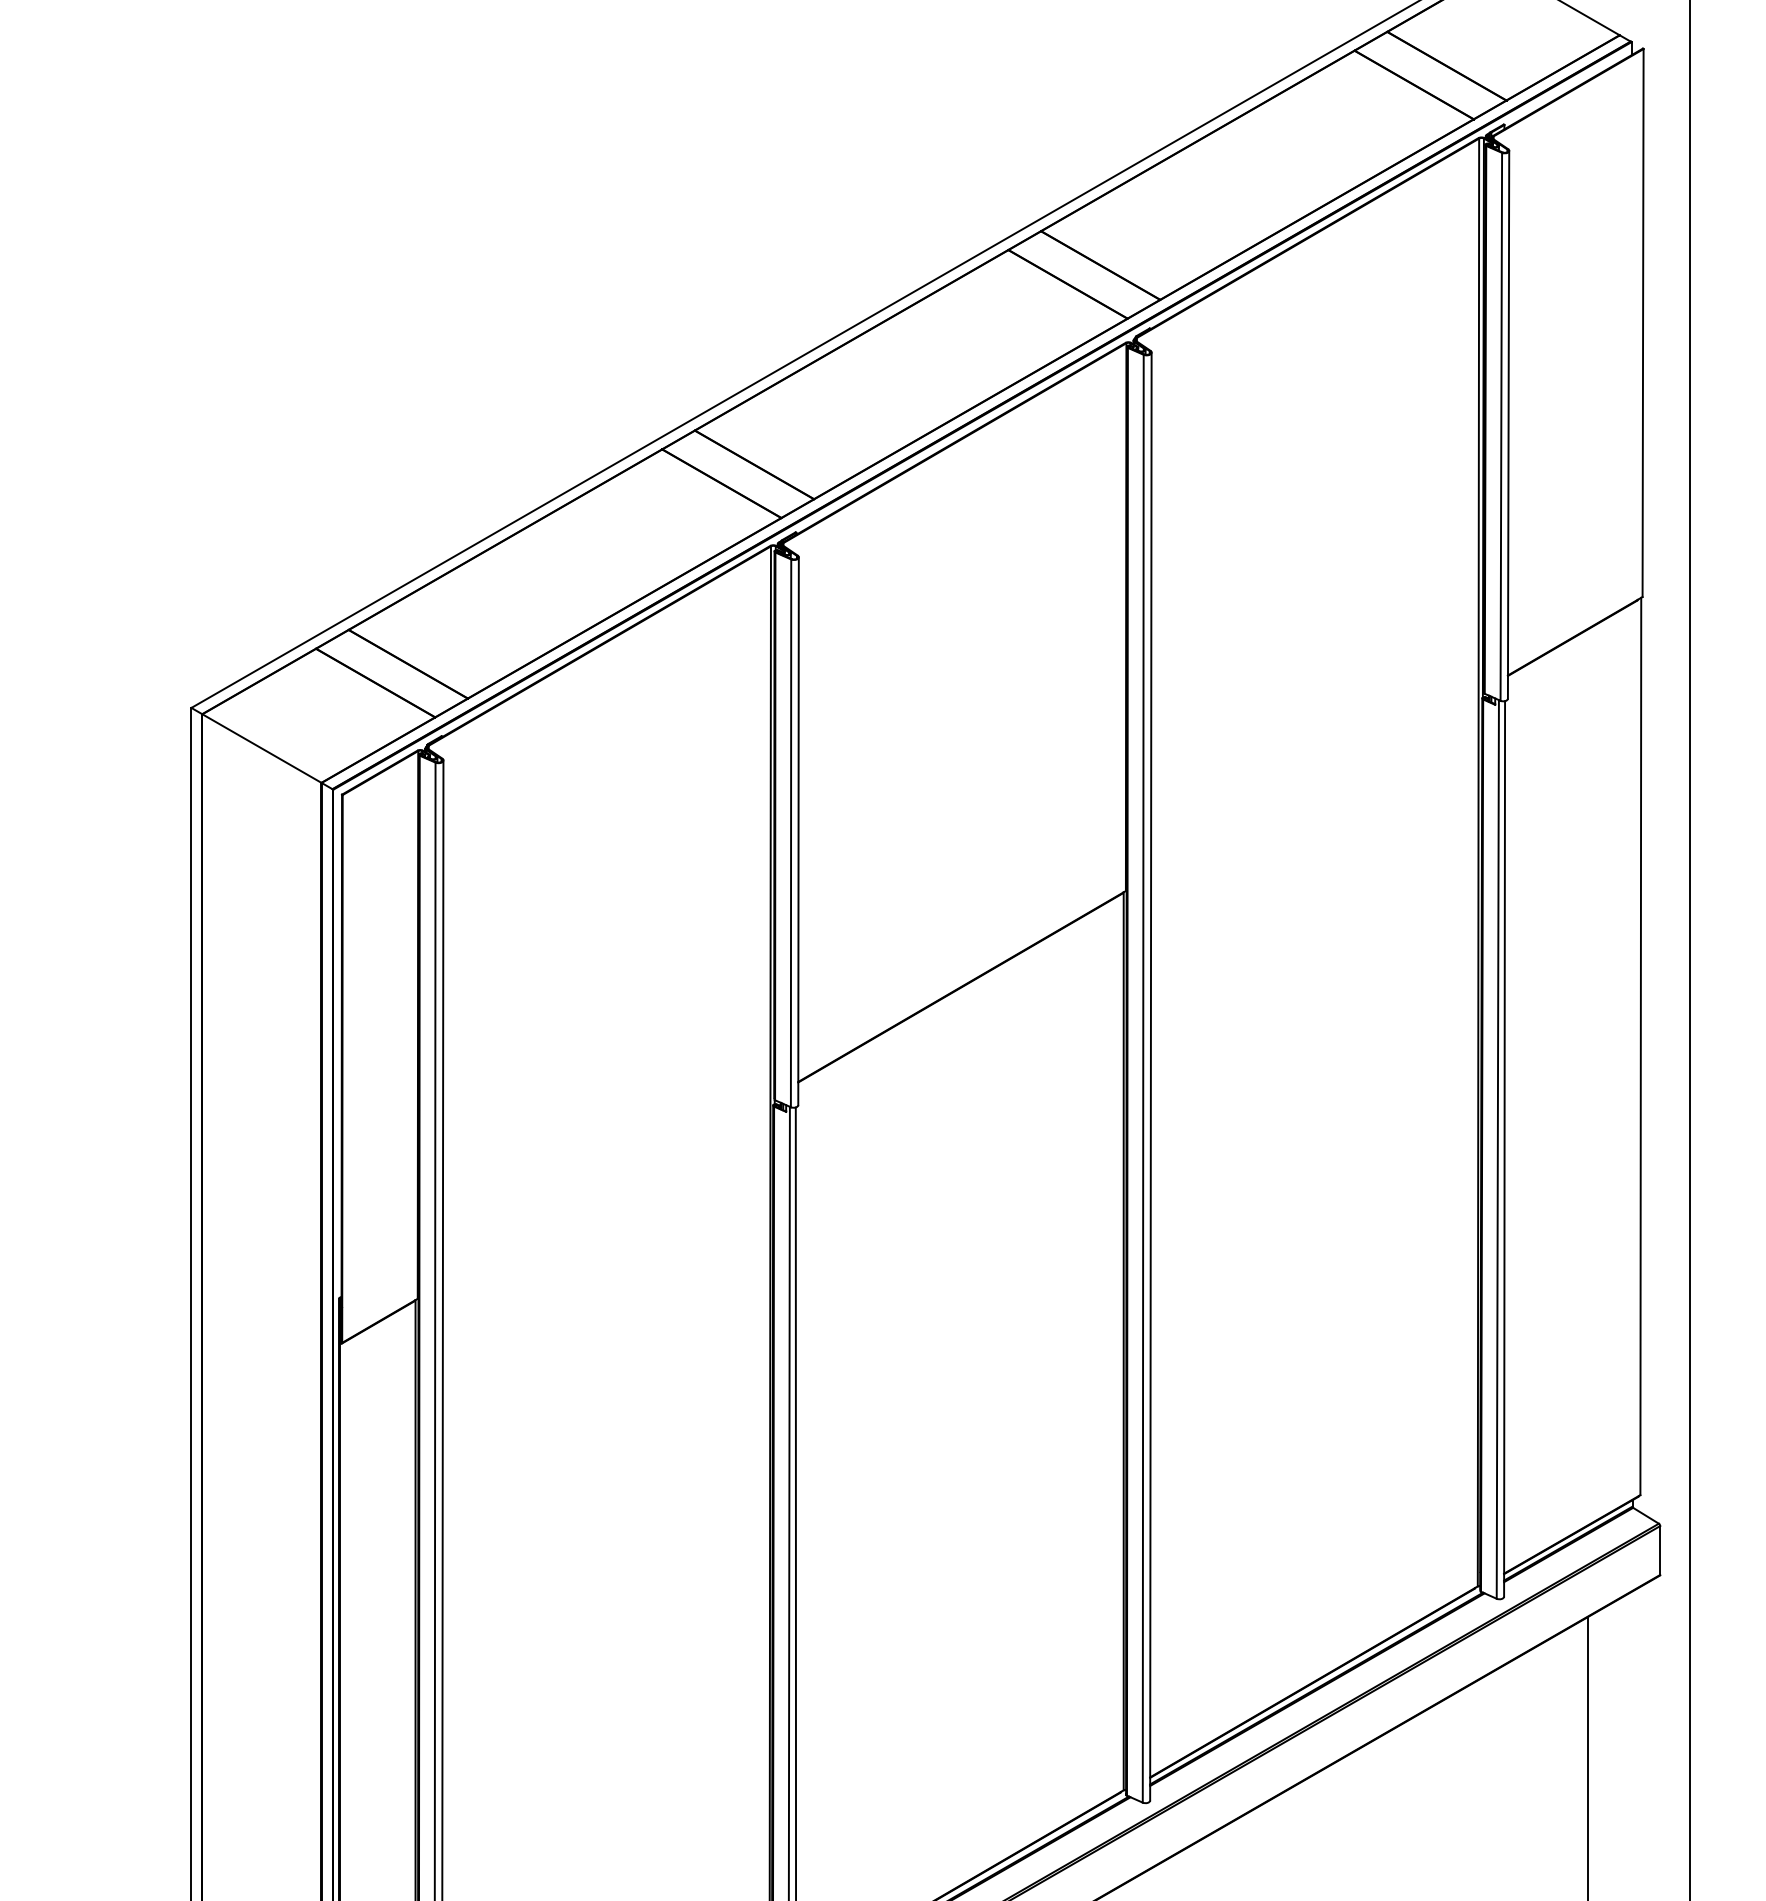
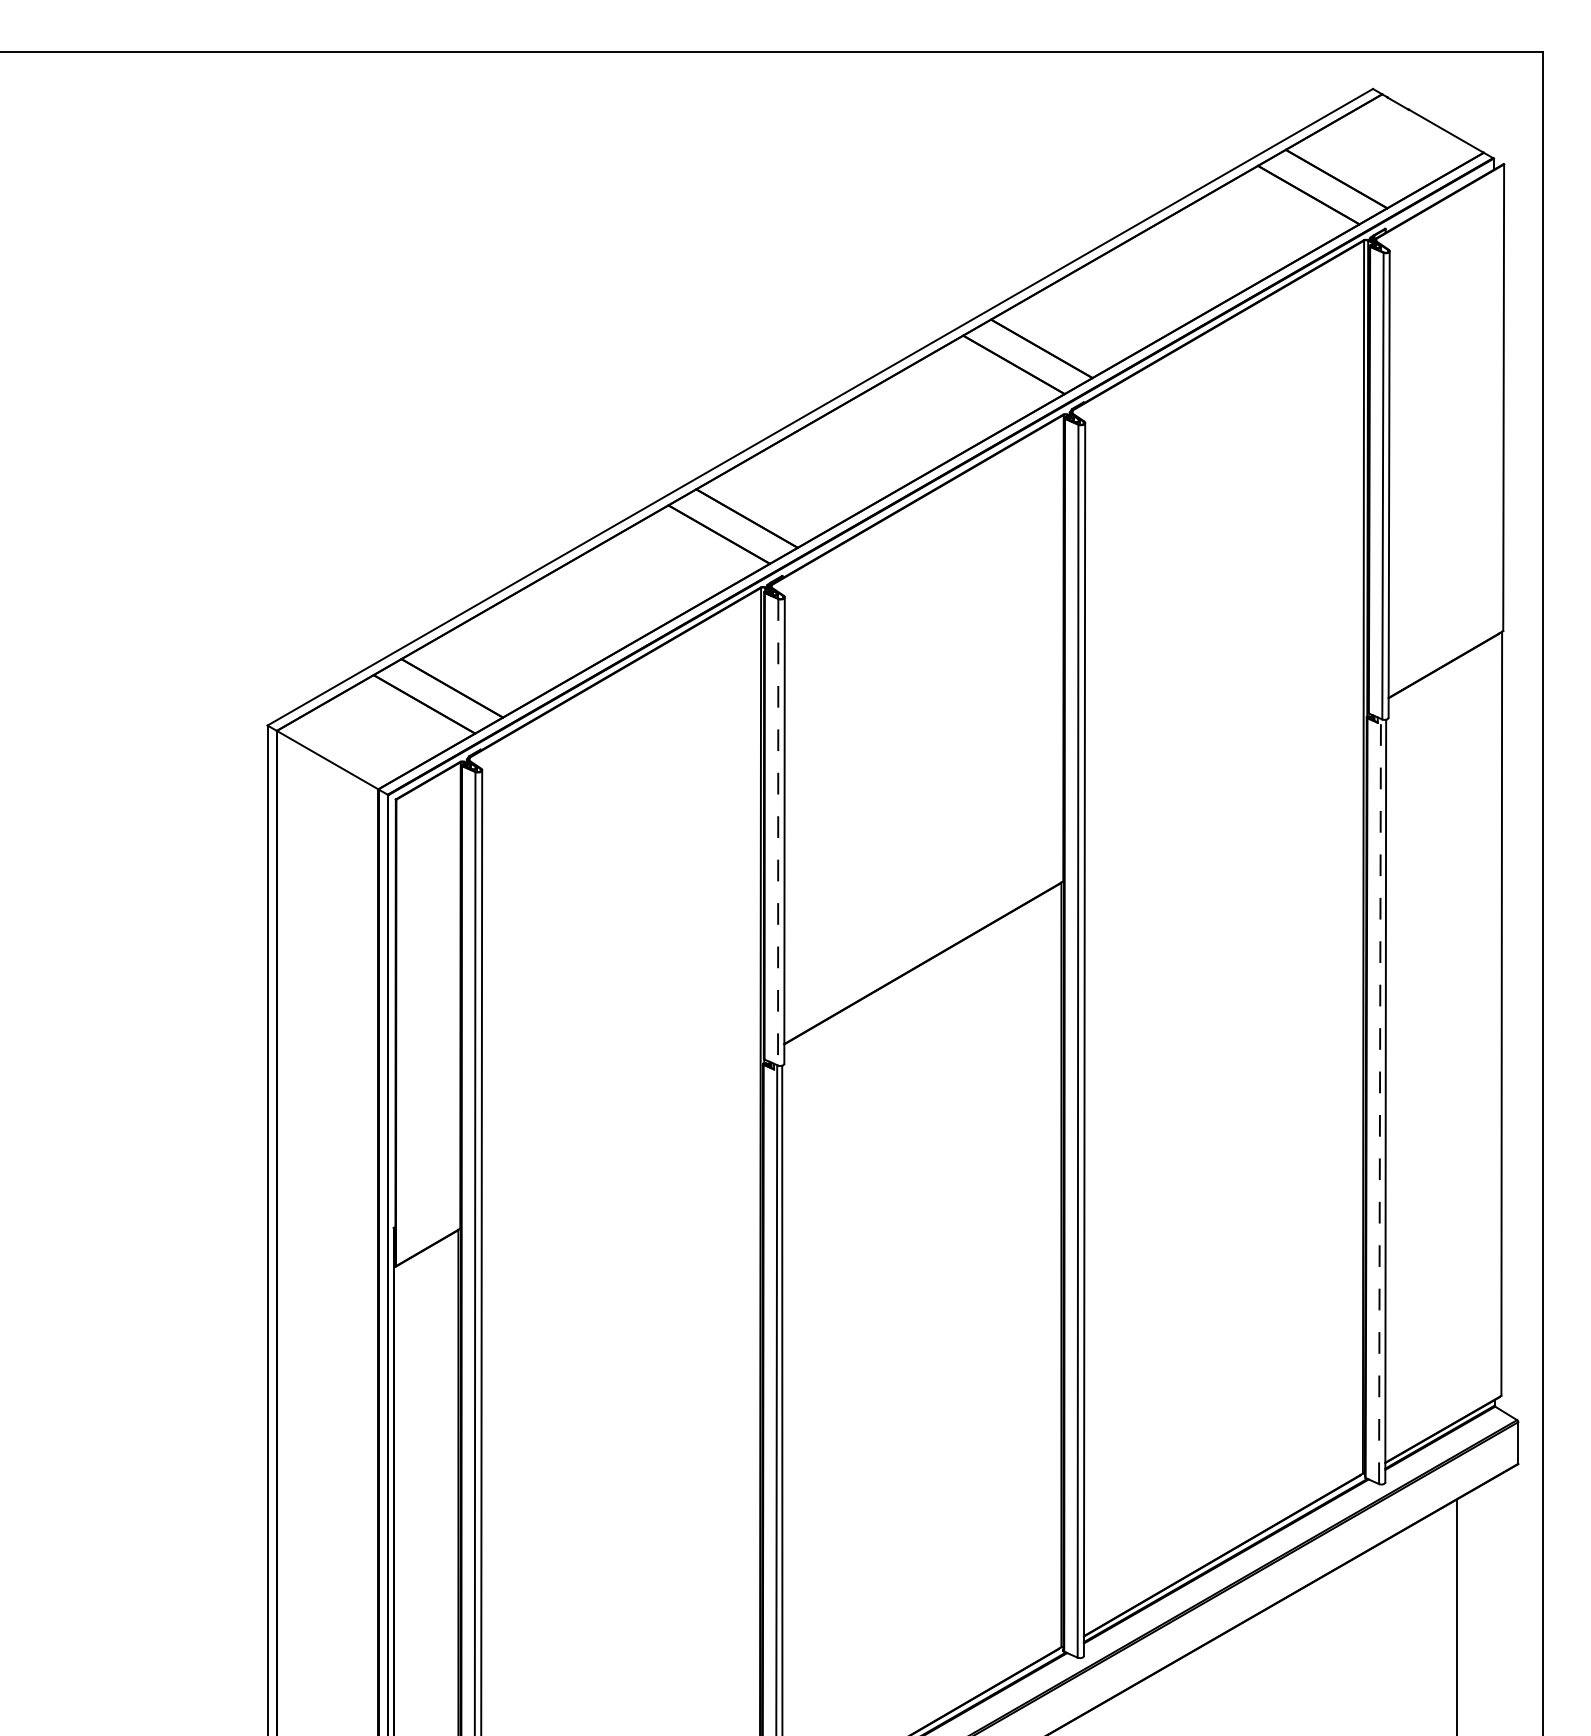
line: (791, 833) -> (778, 832), solid -> dashed
line: (1497, 1149) -> (1379, 1101), solid -> dashed

